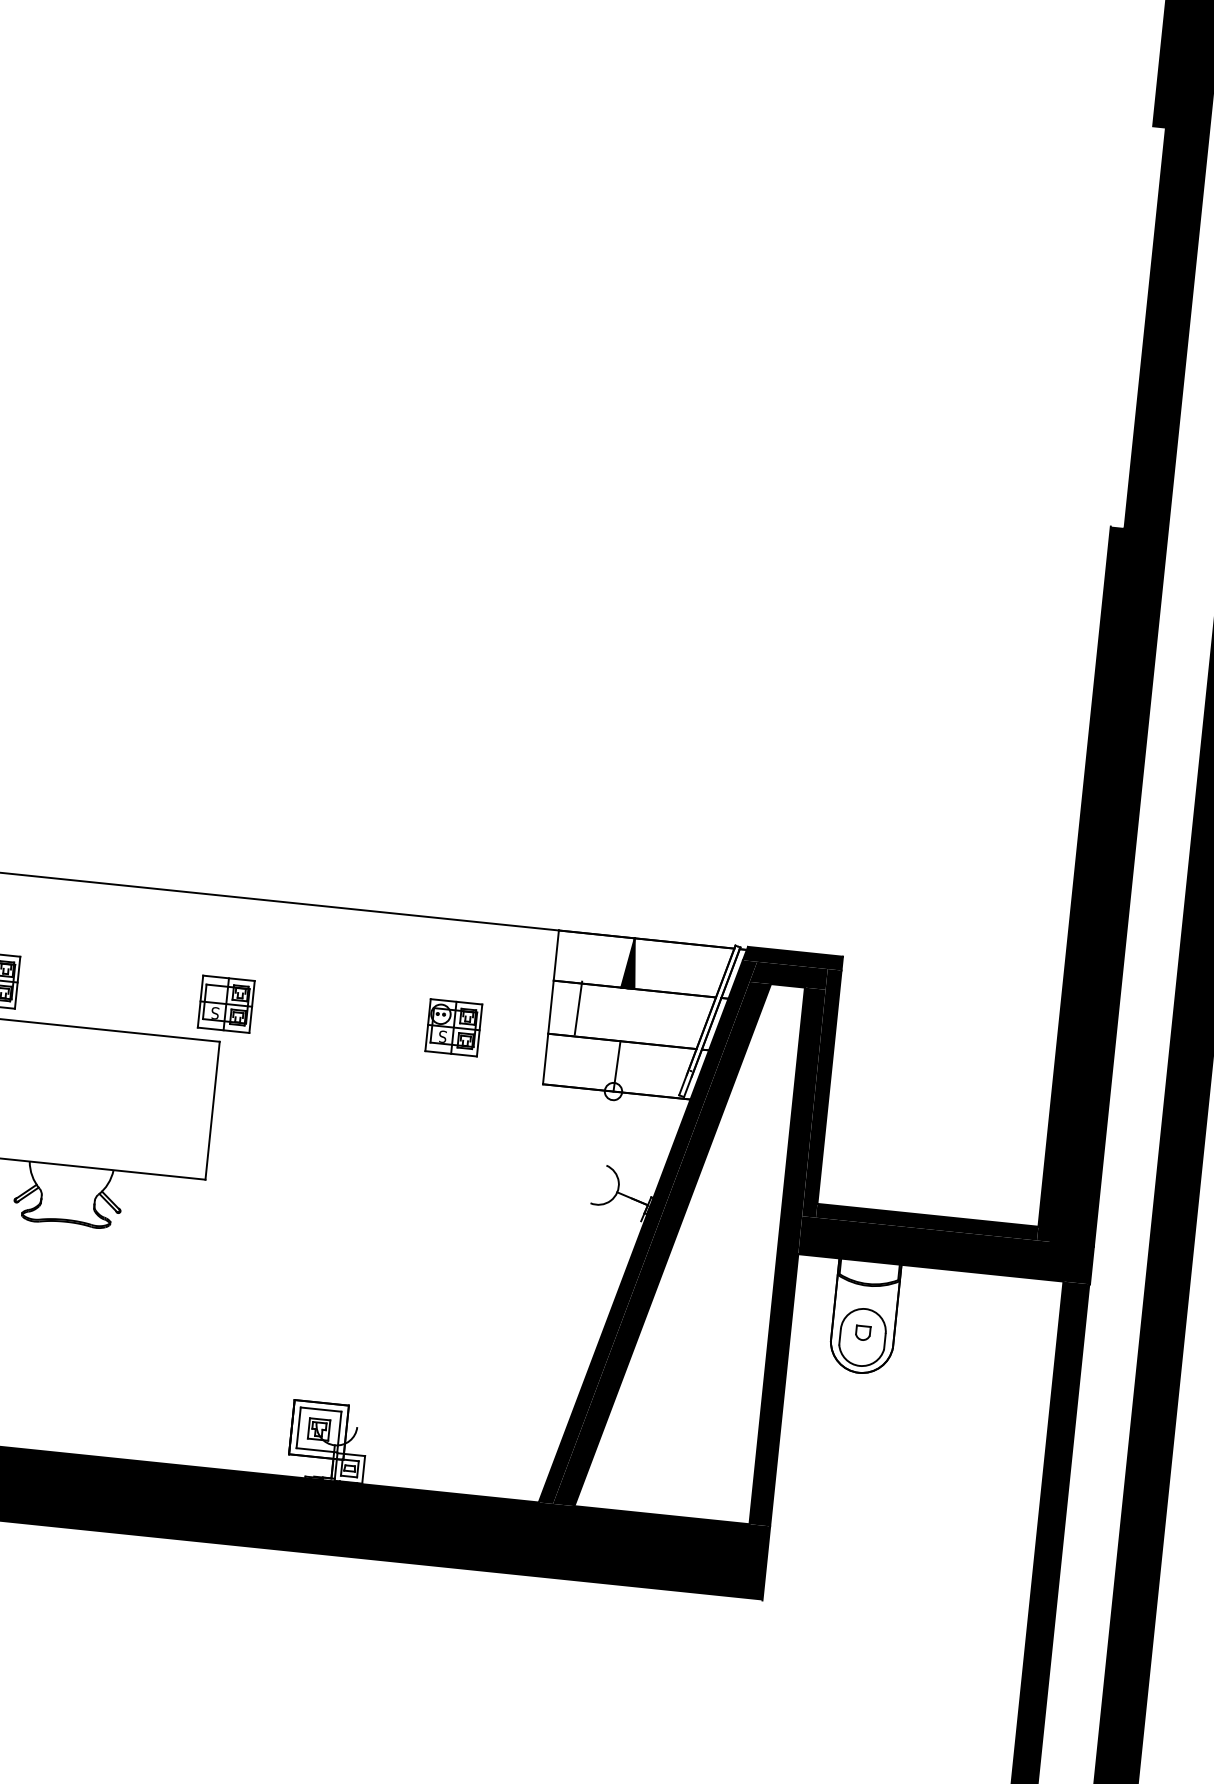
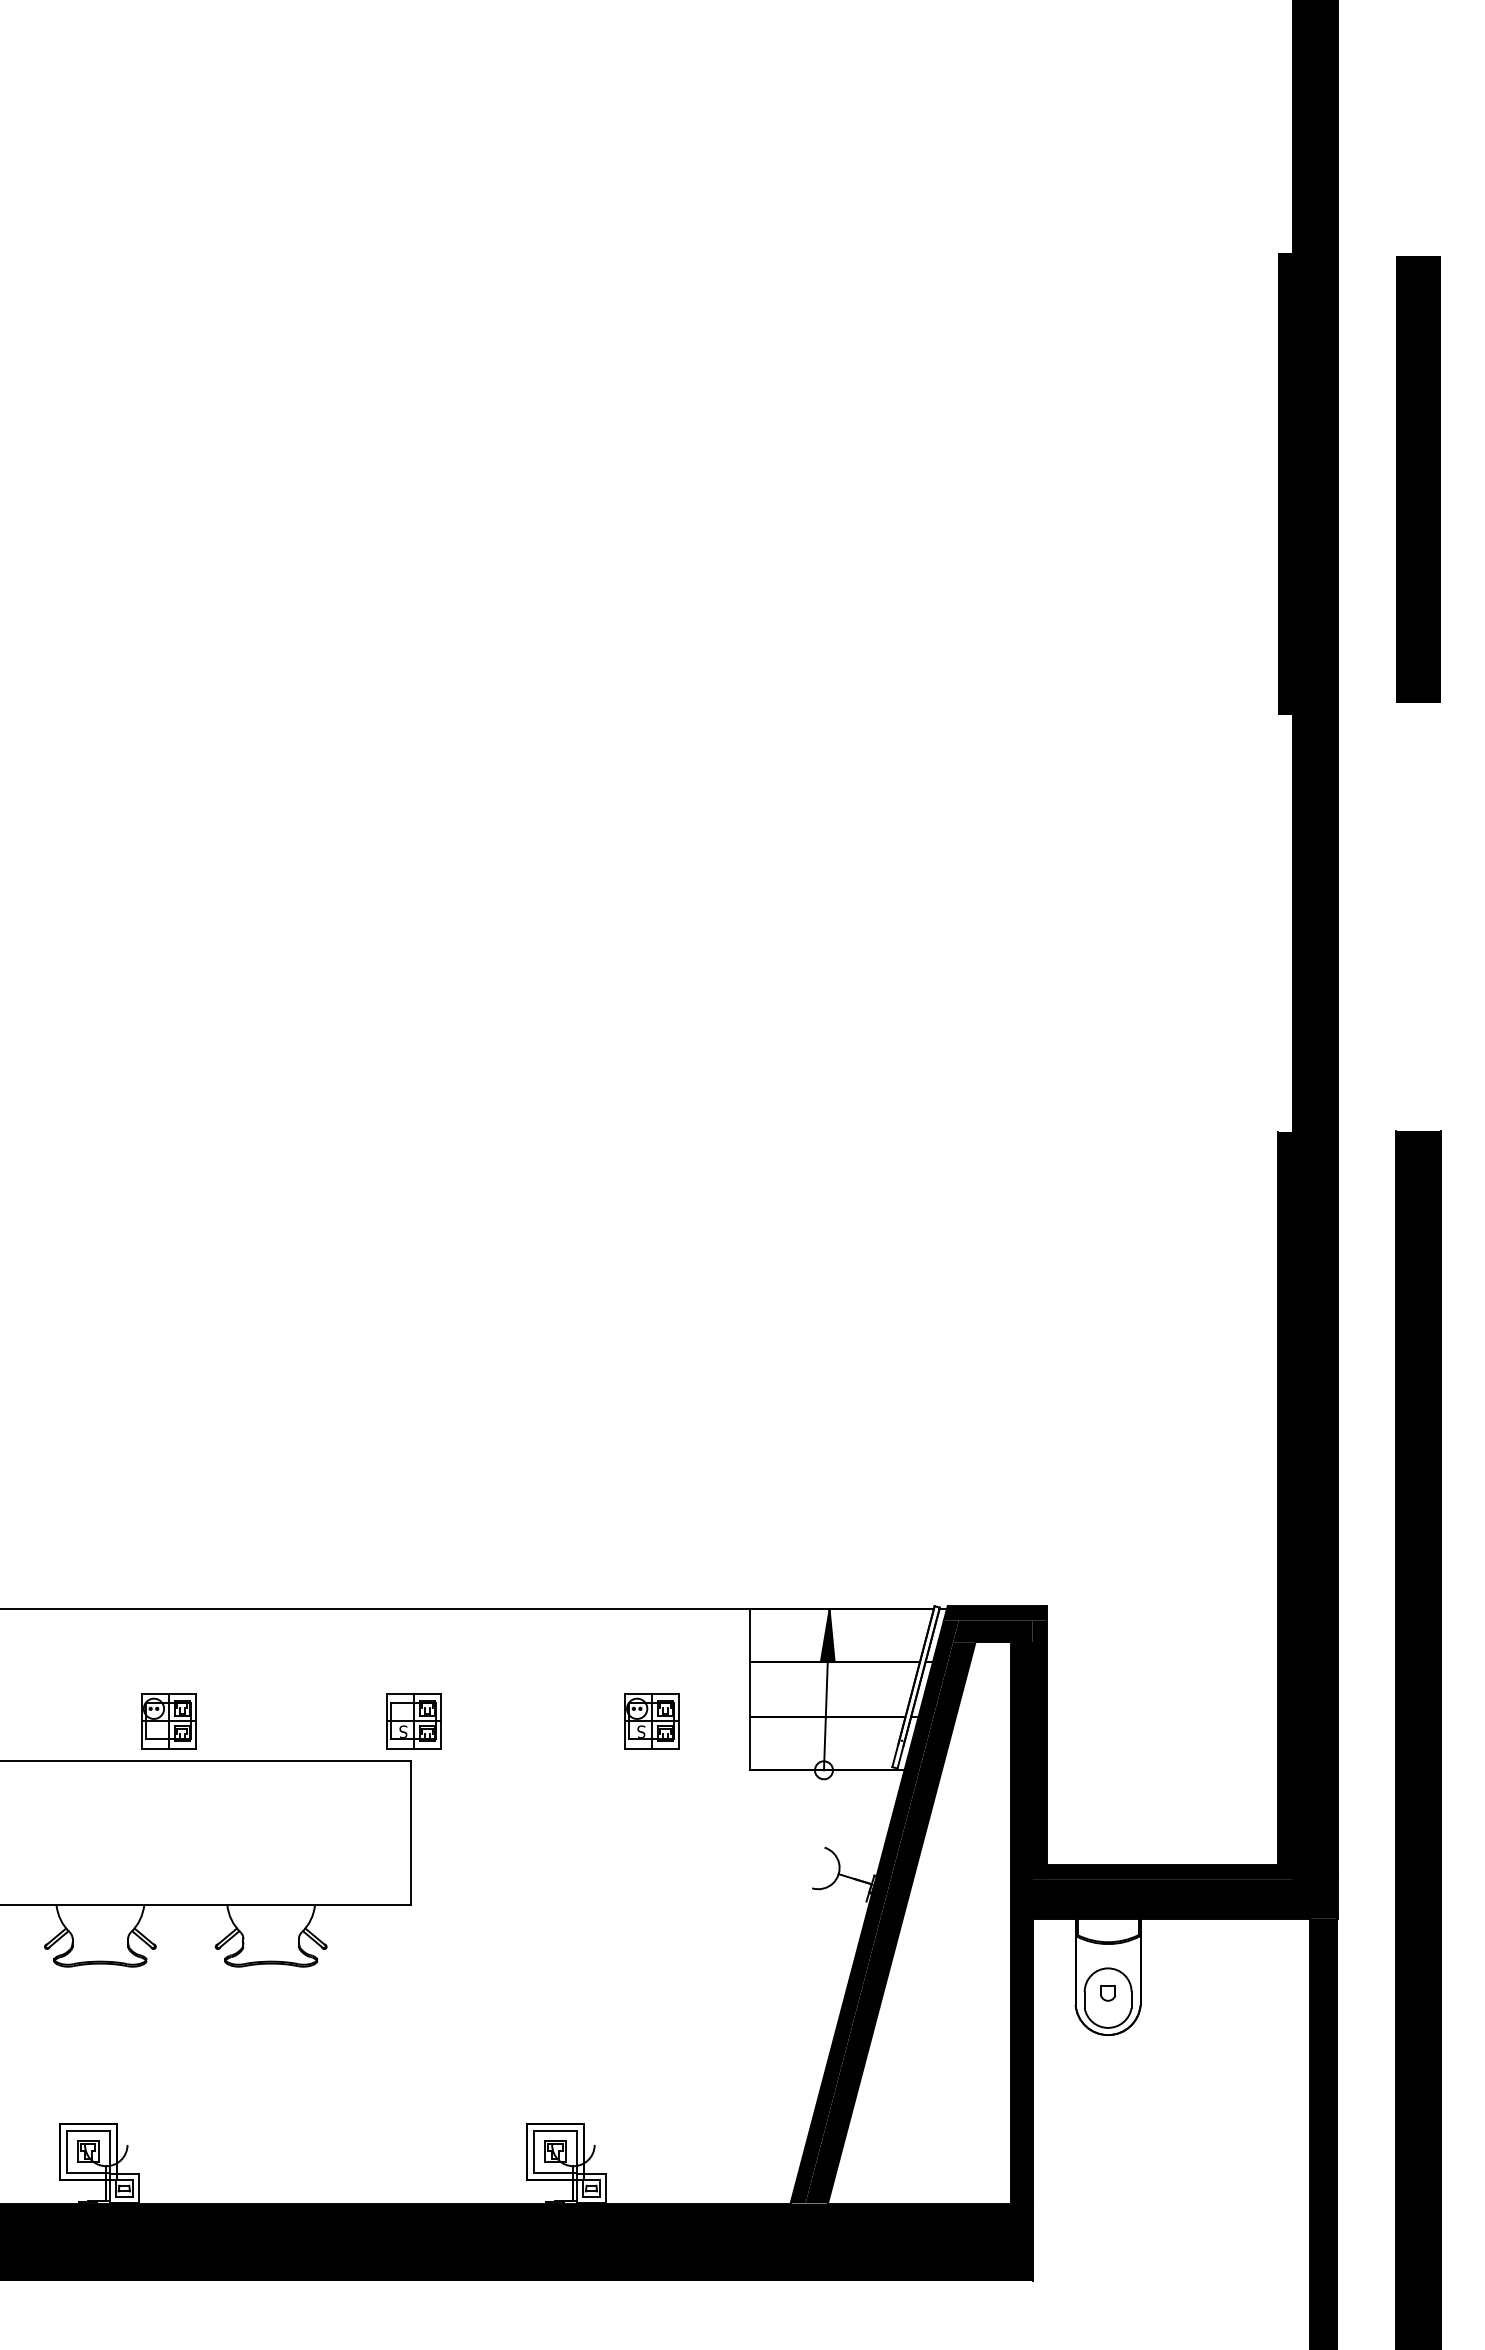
line: (578, 1007) -> (826, 1689), moved

